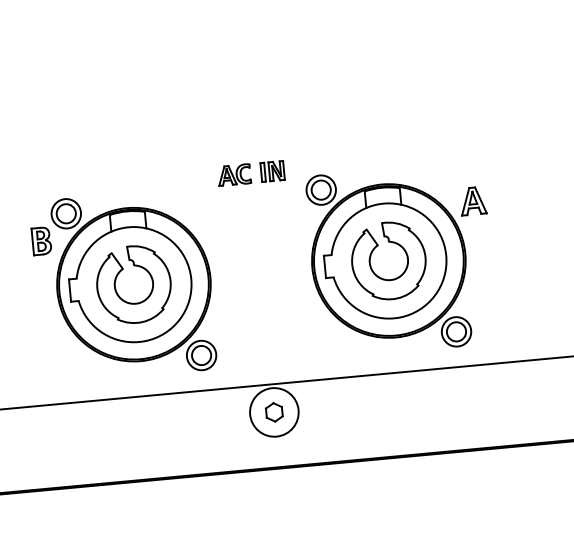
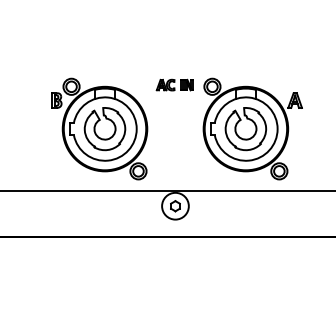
part: (250, 172) -> (174, 84), moved

